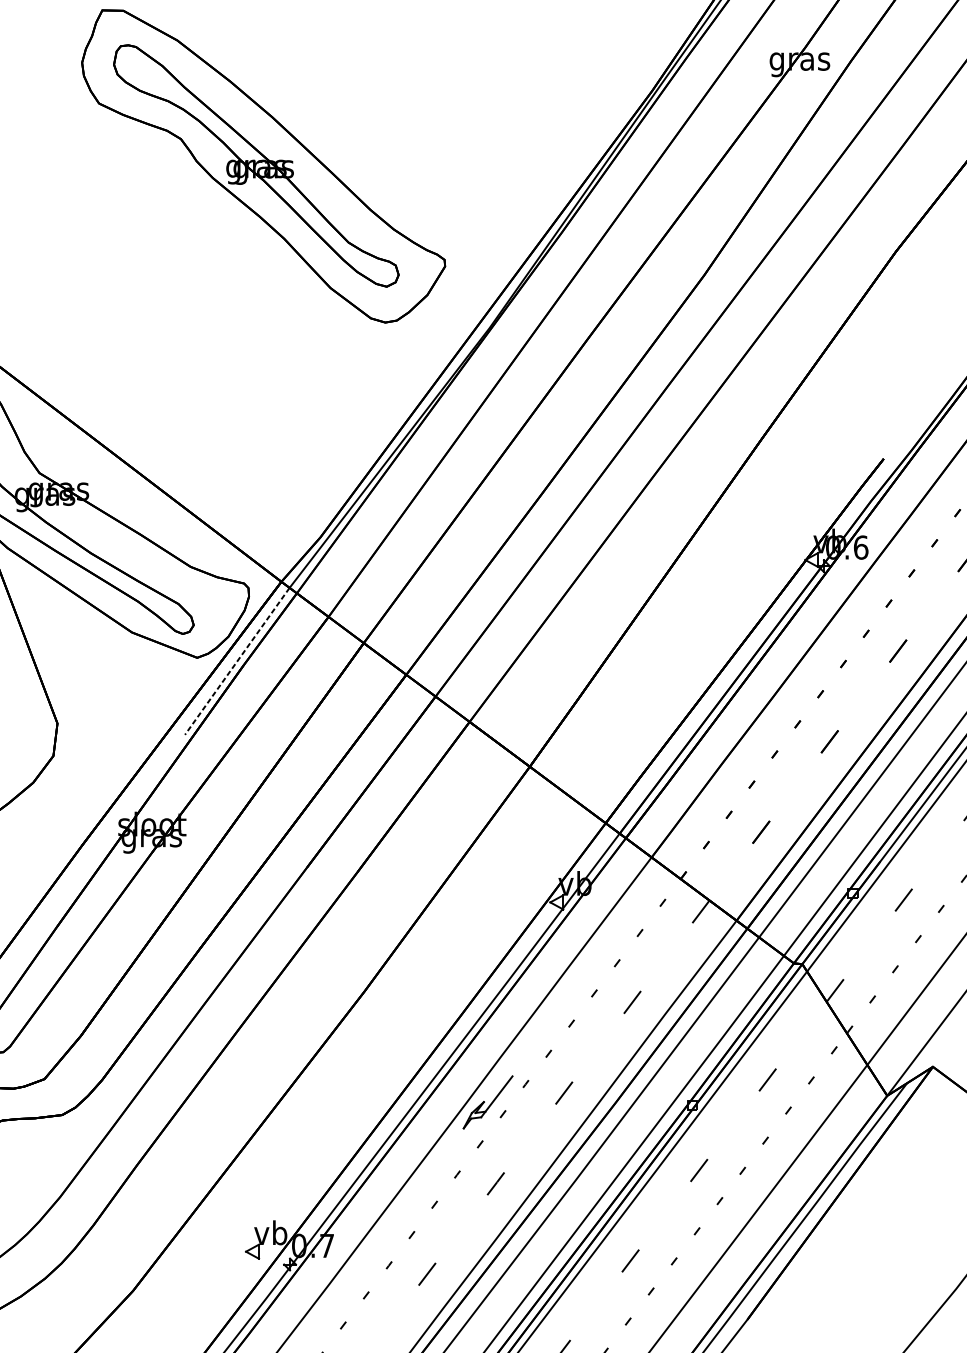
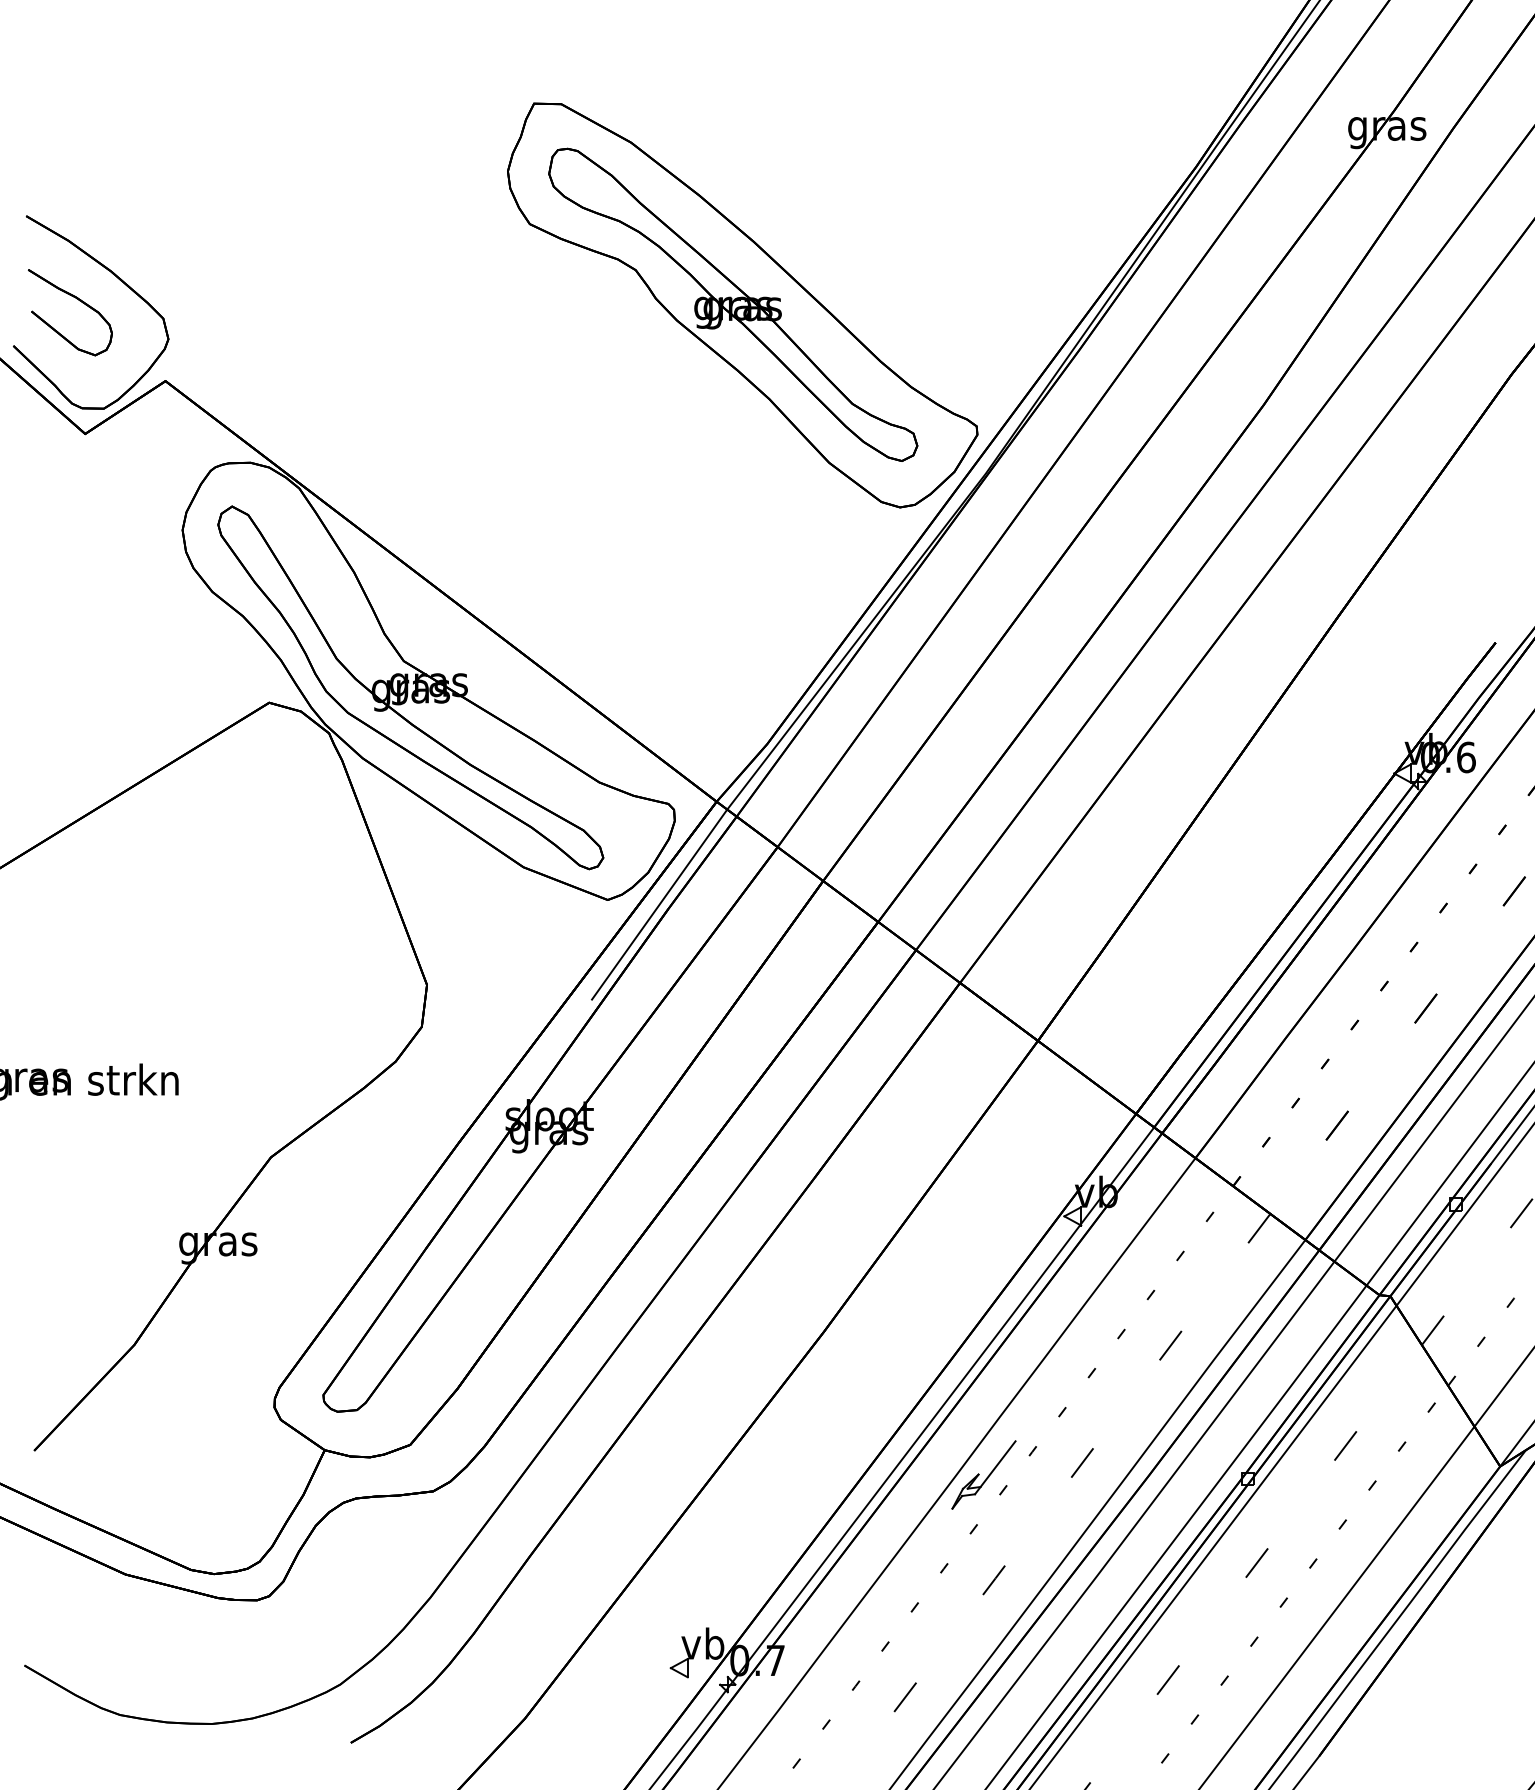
part: (263, 166) -> (742, 305), moved
line: (237, 661) -> (659, 904), dashed -> solid

